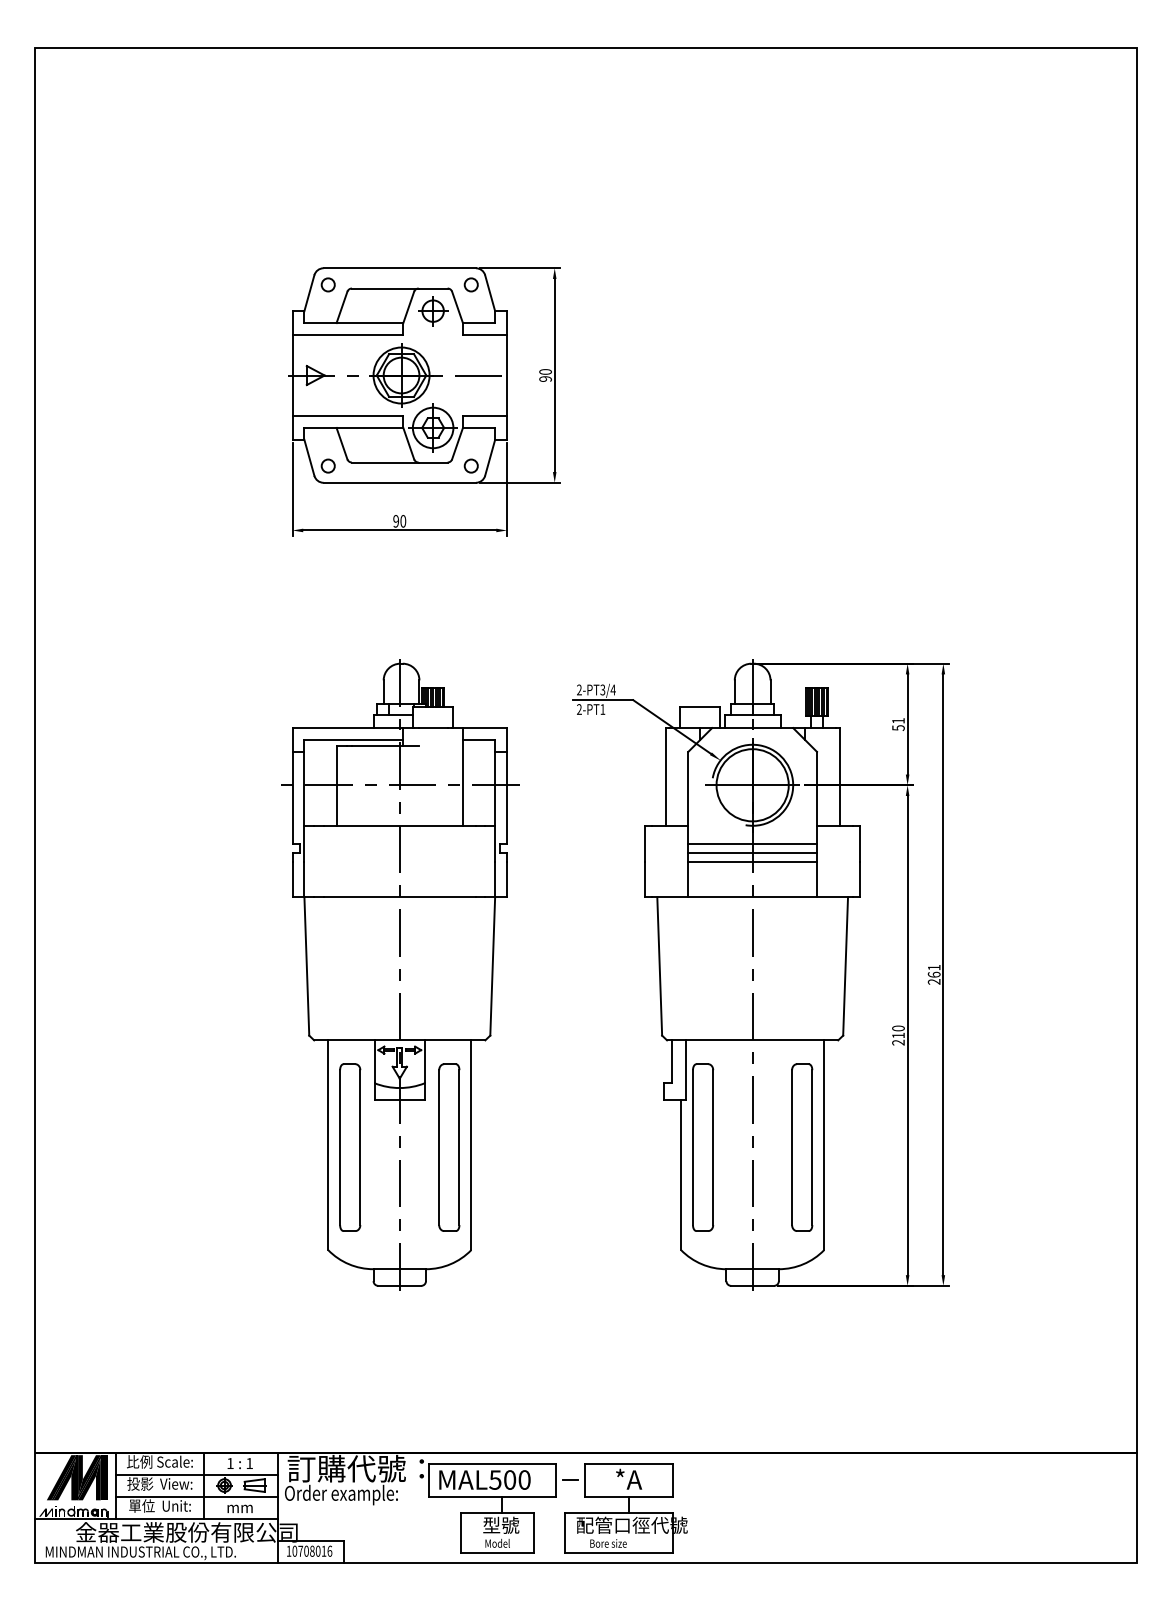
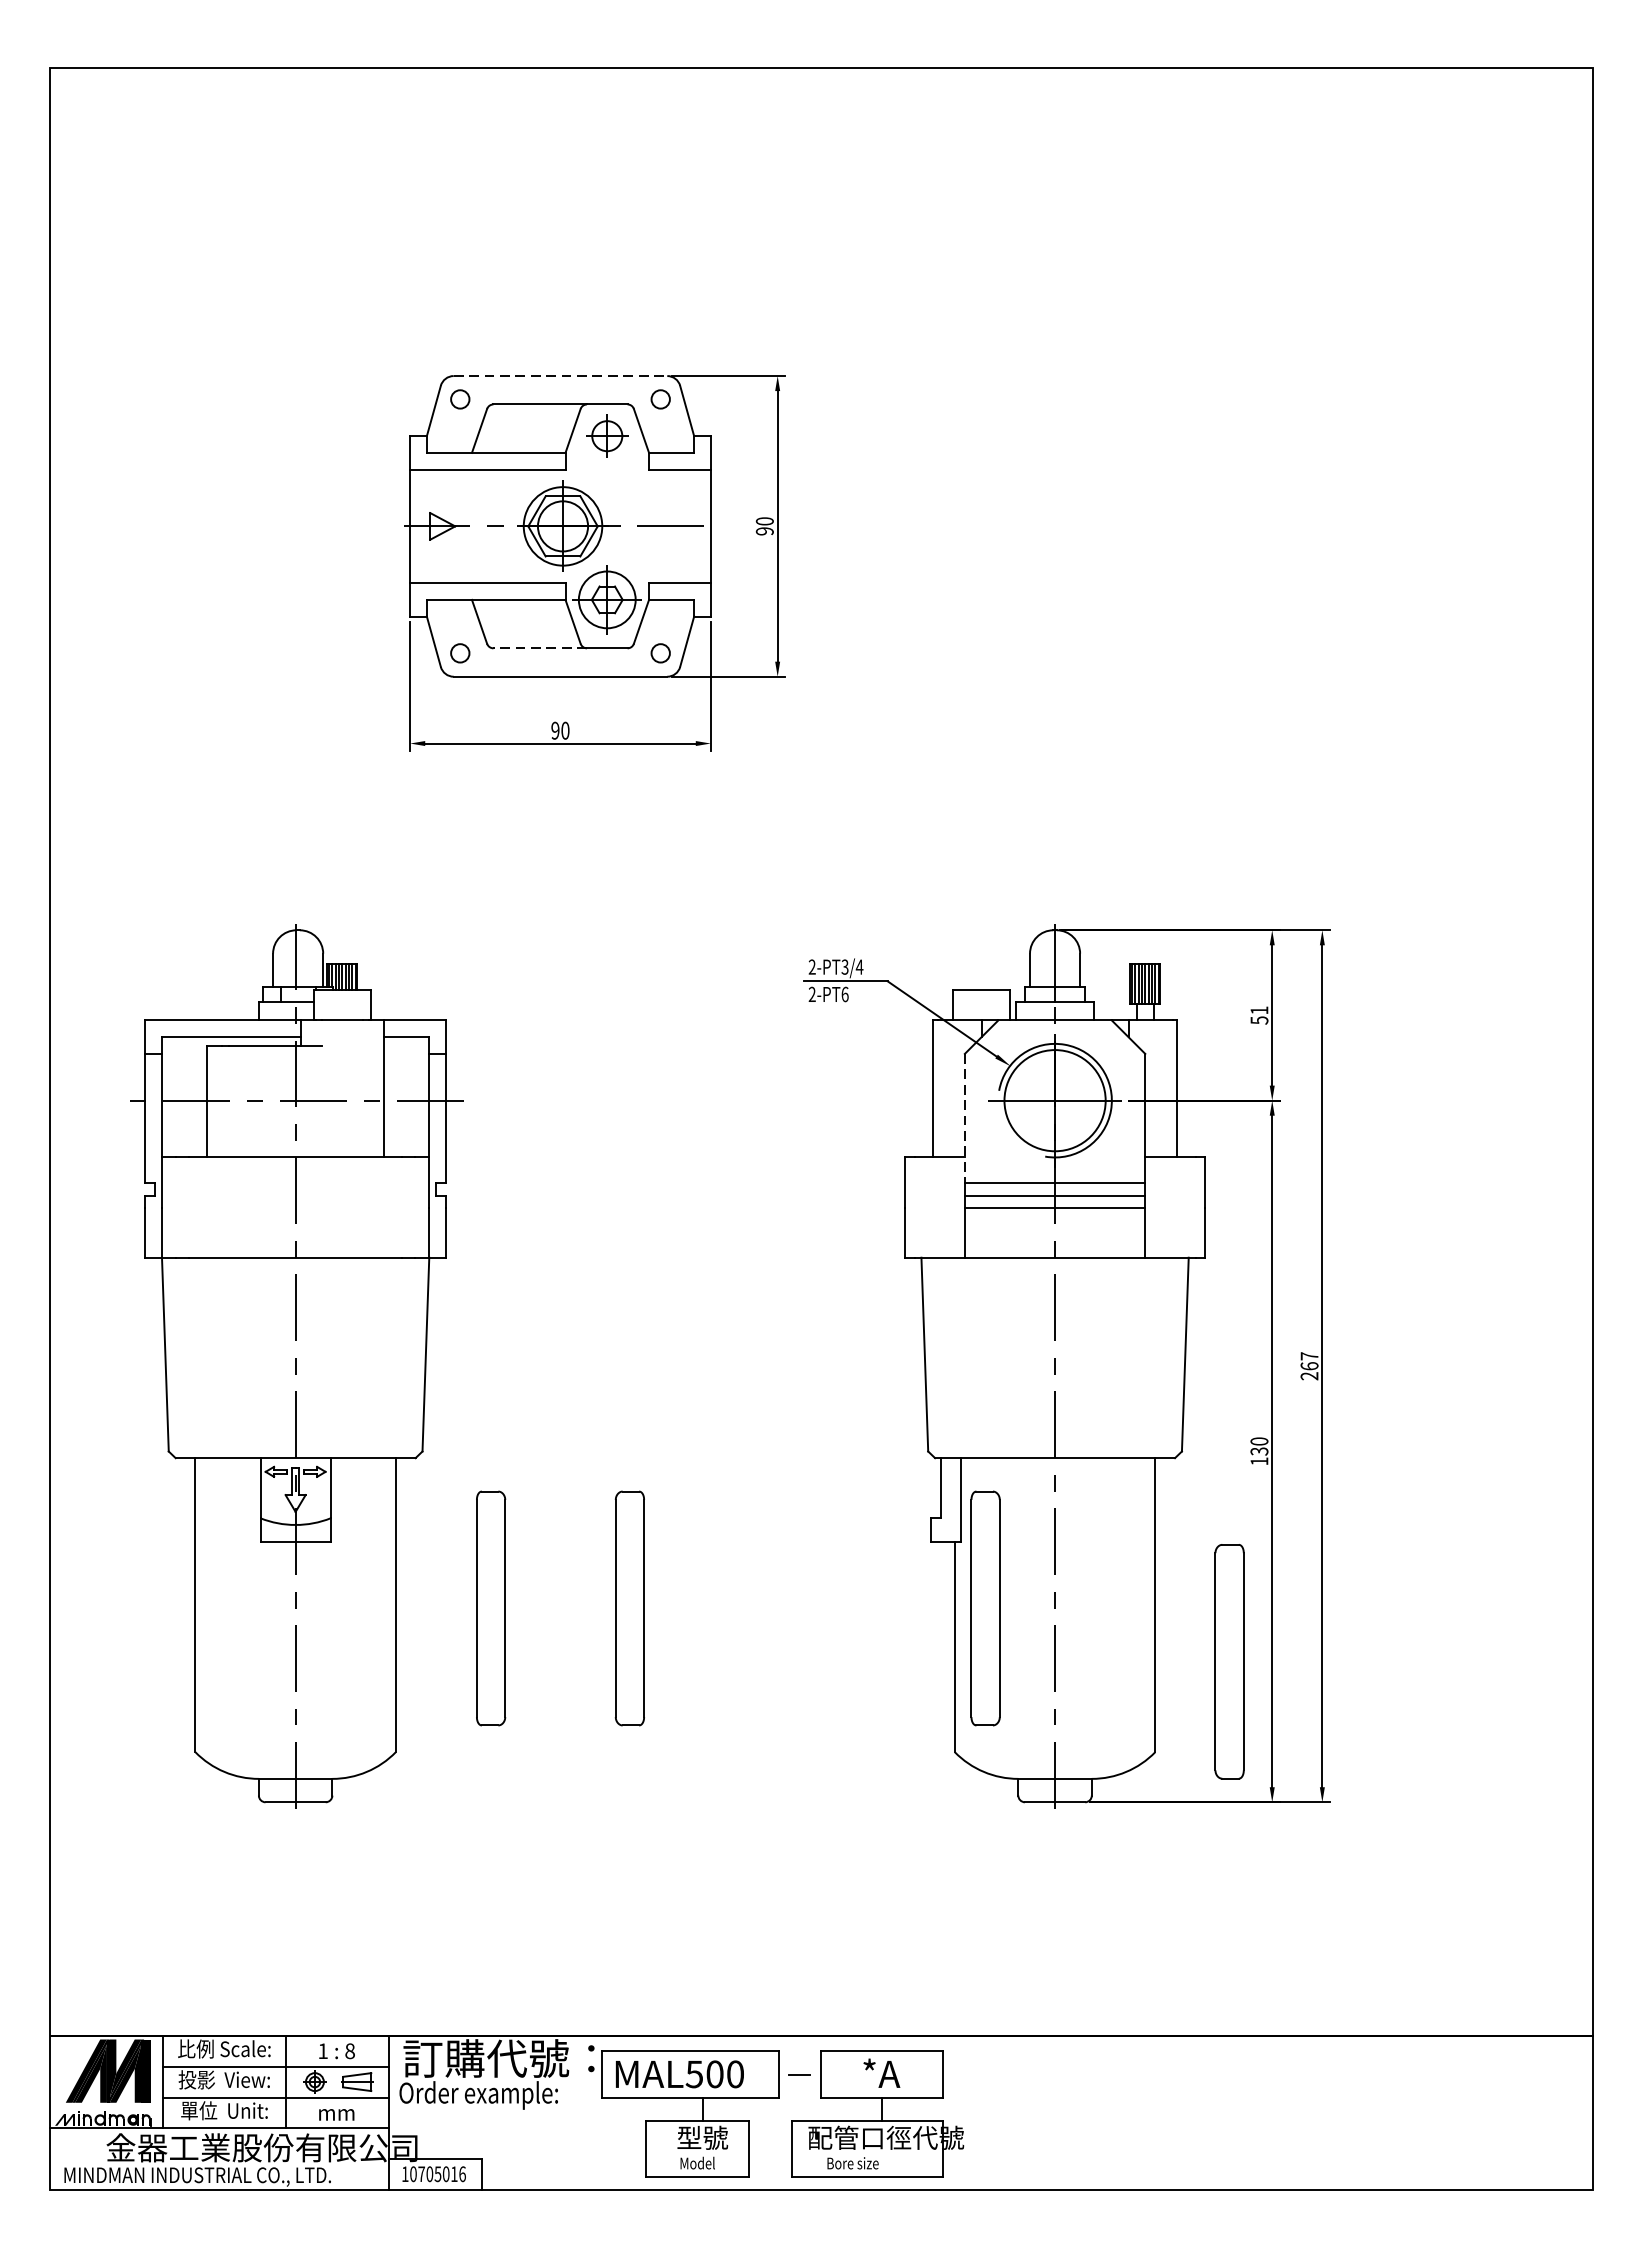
line: (400, 268) -> (561, 376), solid -> dashed
line: (384, 462) -> (539, 648), solid -> dashed
text: (602, 709) -> (844, 994), 2-PT1 -> 2-PT6
line: (688, 797) -> (965, 1117), solid -> dashed
text: (934, 967) -> (1309, 1356), 261 -> 267
part: (400, 974) -> (296, 1365), moved
text: (898, 1038) -> (1259, 1455), 210 -> 130
part: (802, 1147) -> (1230, 1661), moved
text: (249, 1463) -> (349, 2051), 1 -> 8
text: (312, 1550) -> (438, 2173), 10708016 -> 10705016

